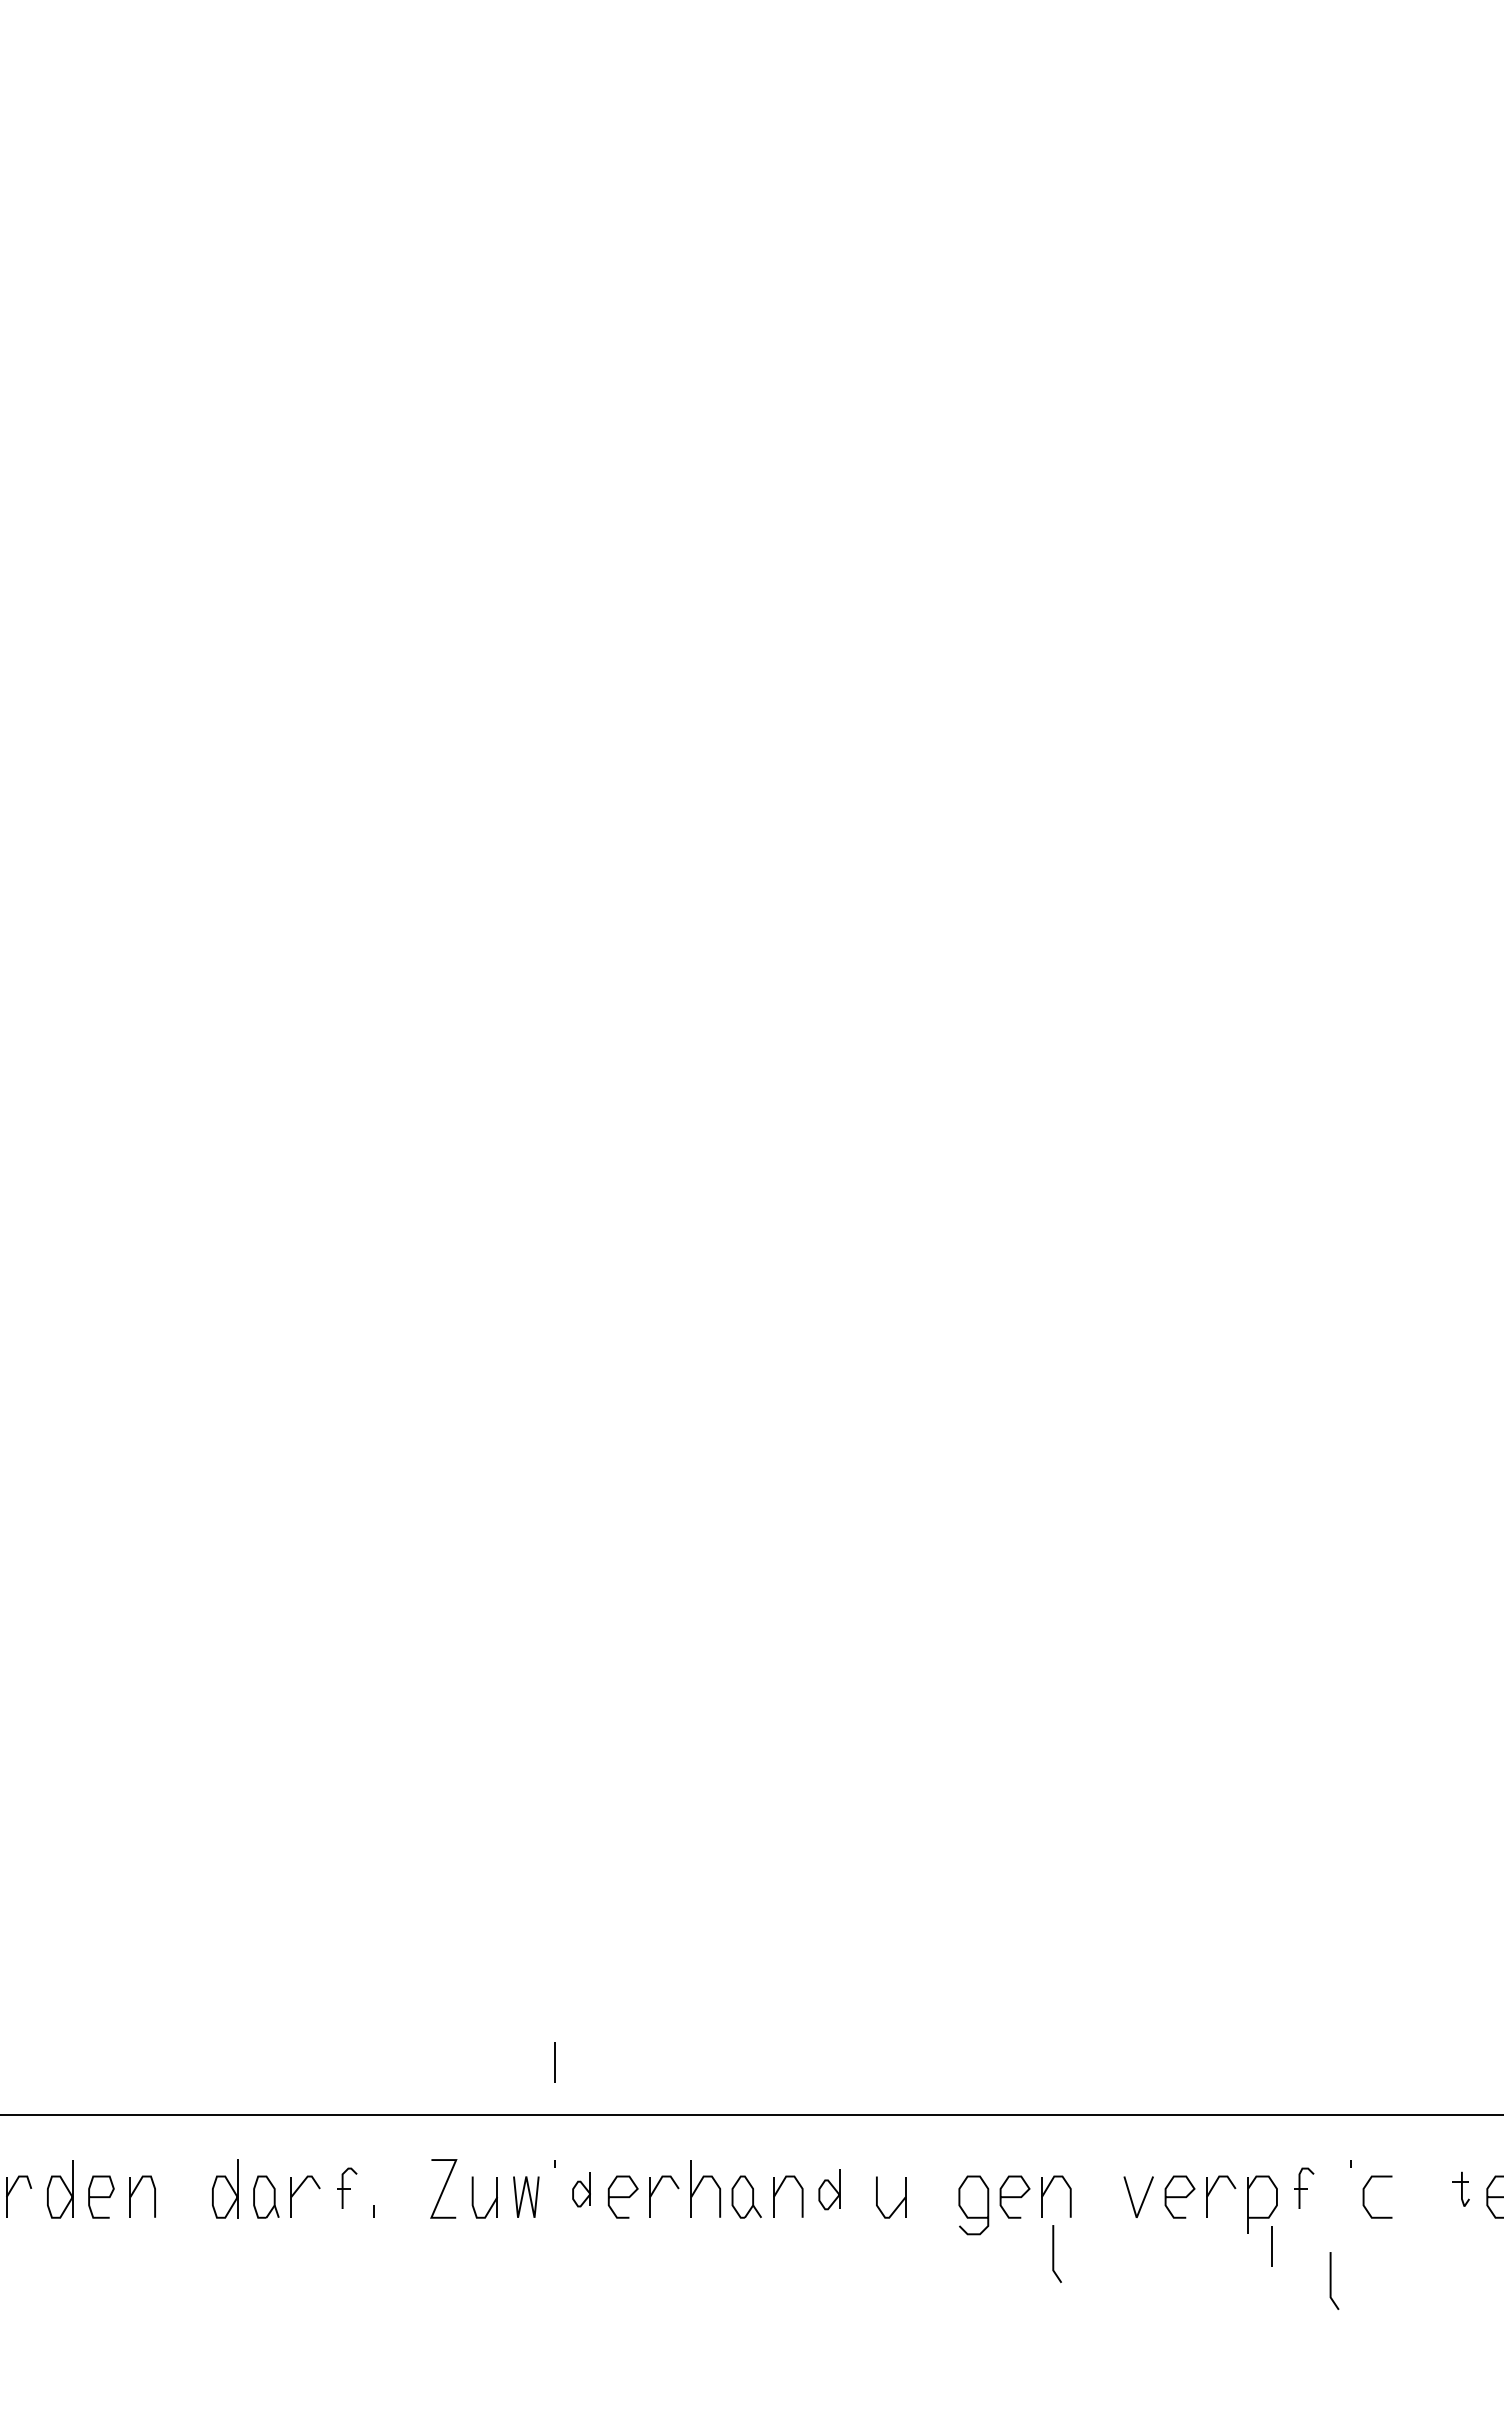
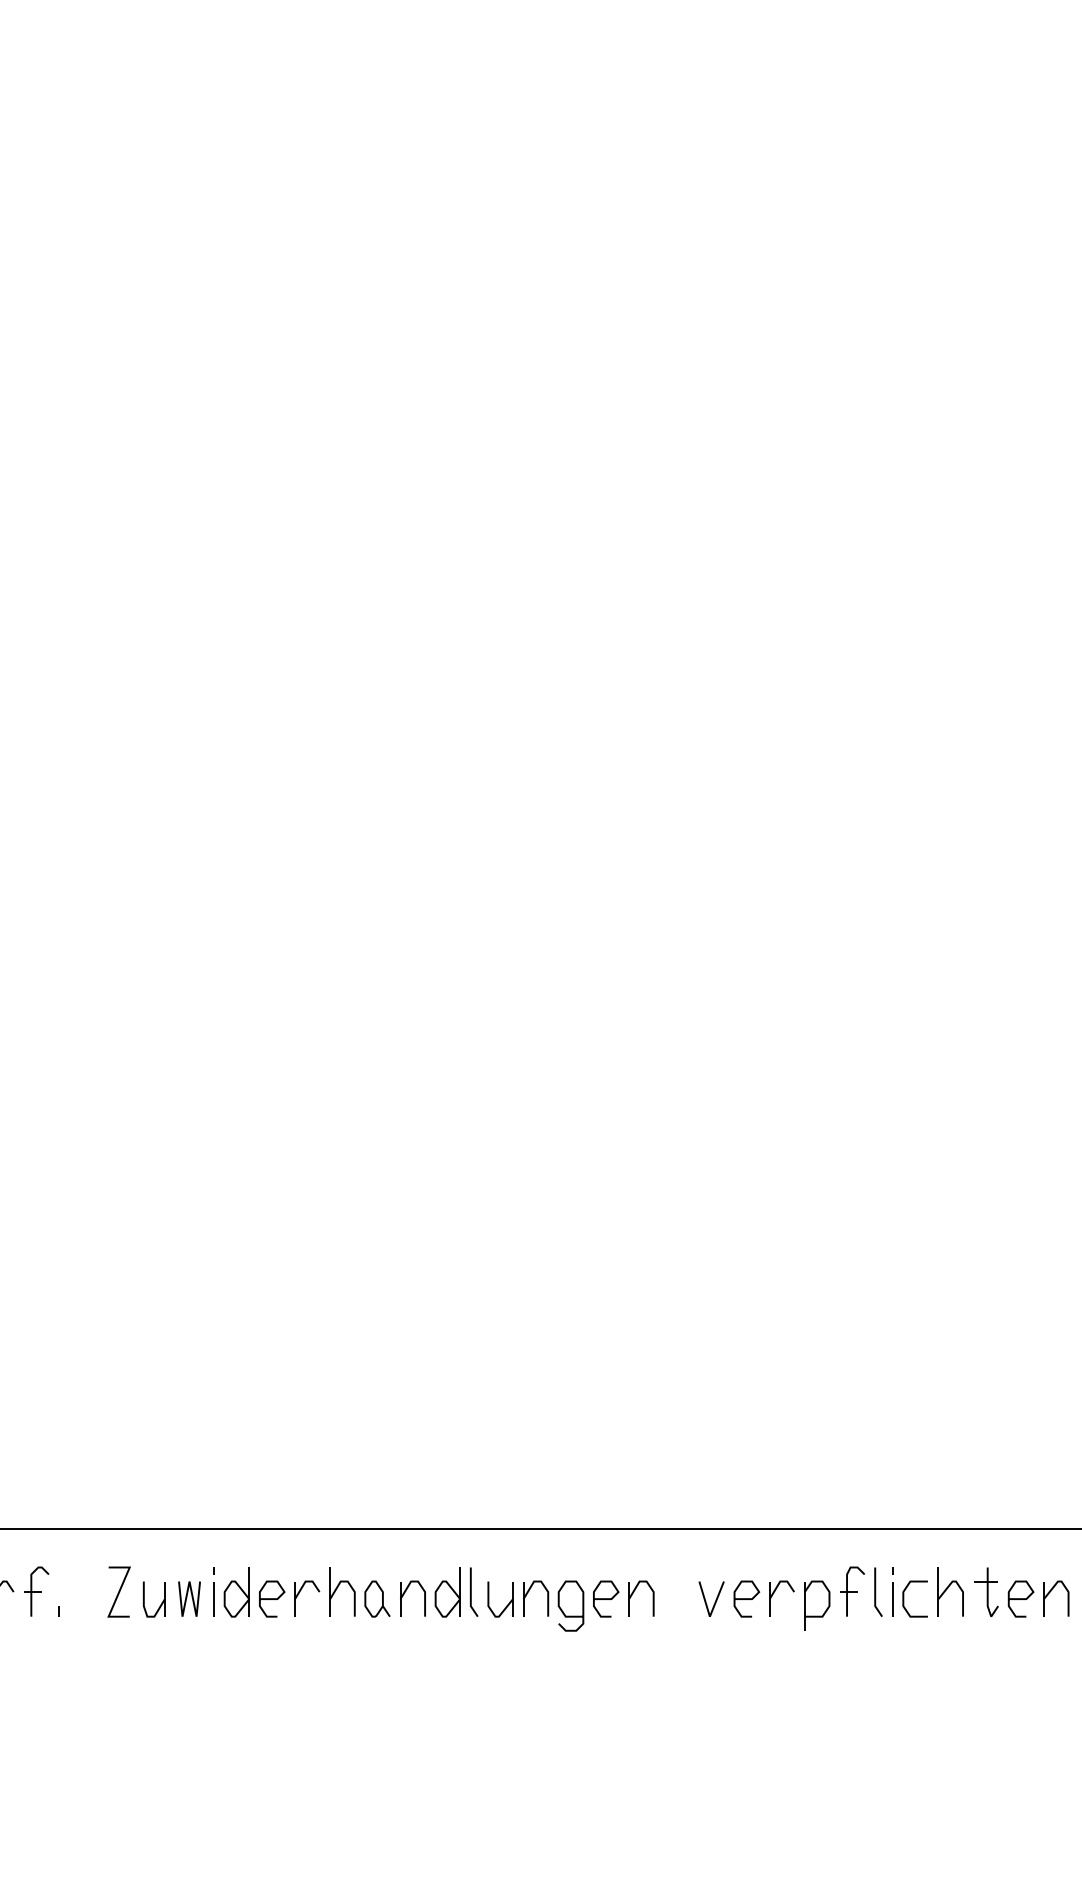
line: (554, 2062) -> (213, 1599), moved
part: (346, 2188) -> (36, 1591), size x1.43
part: (1303, 2188) -> (852, 1591), size x1.43
part: (1419, 2188) -> (950, 1591), added
part: (581, 2189) -> (236, 1592), size x1.67
part: (829, 2189) -> (448, 1592), size x1.43
part: (1460, 2189) -> (985, 1592), size x1.67
part: (923, 2190) -> (528, 1593), added
line: (1271, 2246) -> (892, 1599), moved
curve: (1054, 2253) -> (471, 1591), moved
curve: (1331, 2280) -> (875, 1591), moved

